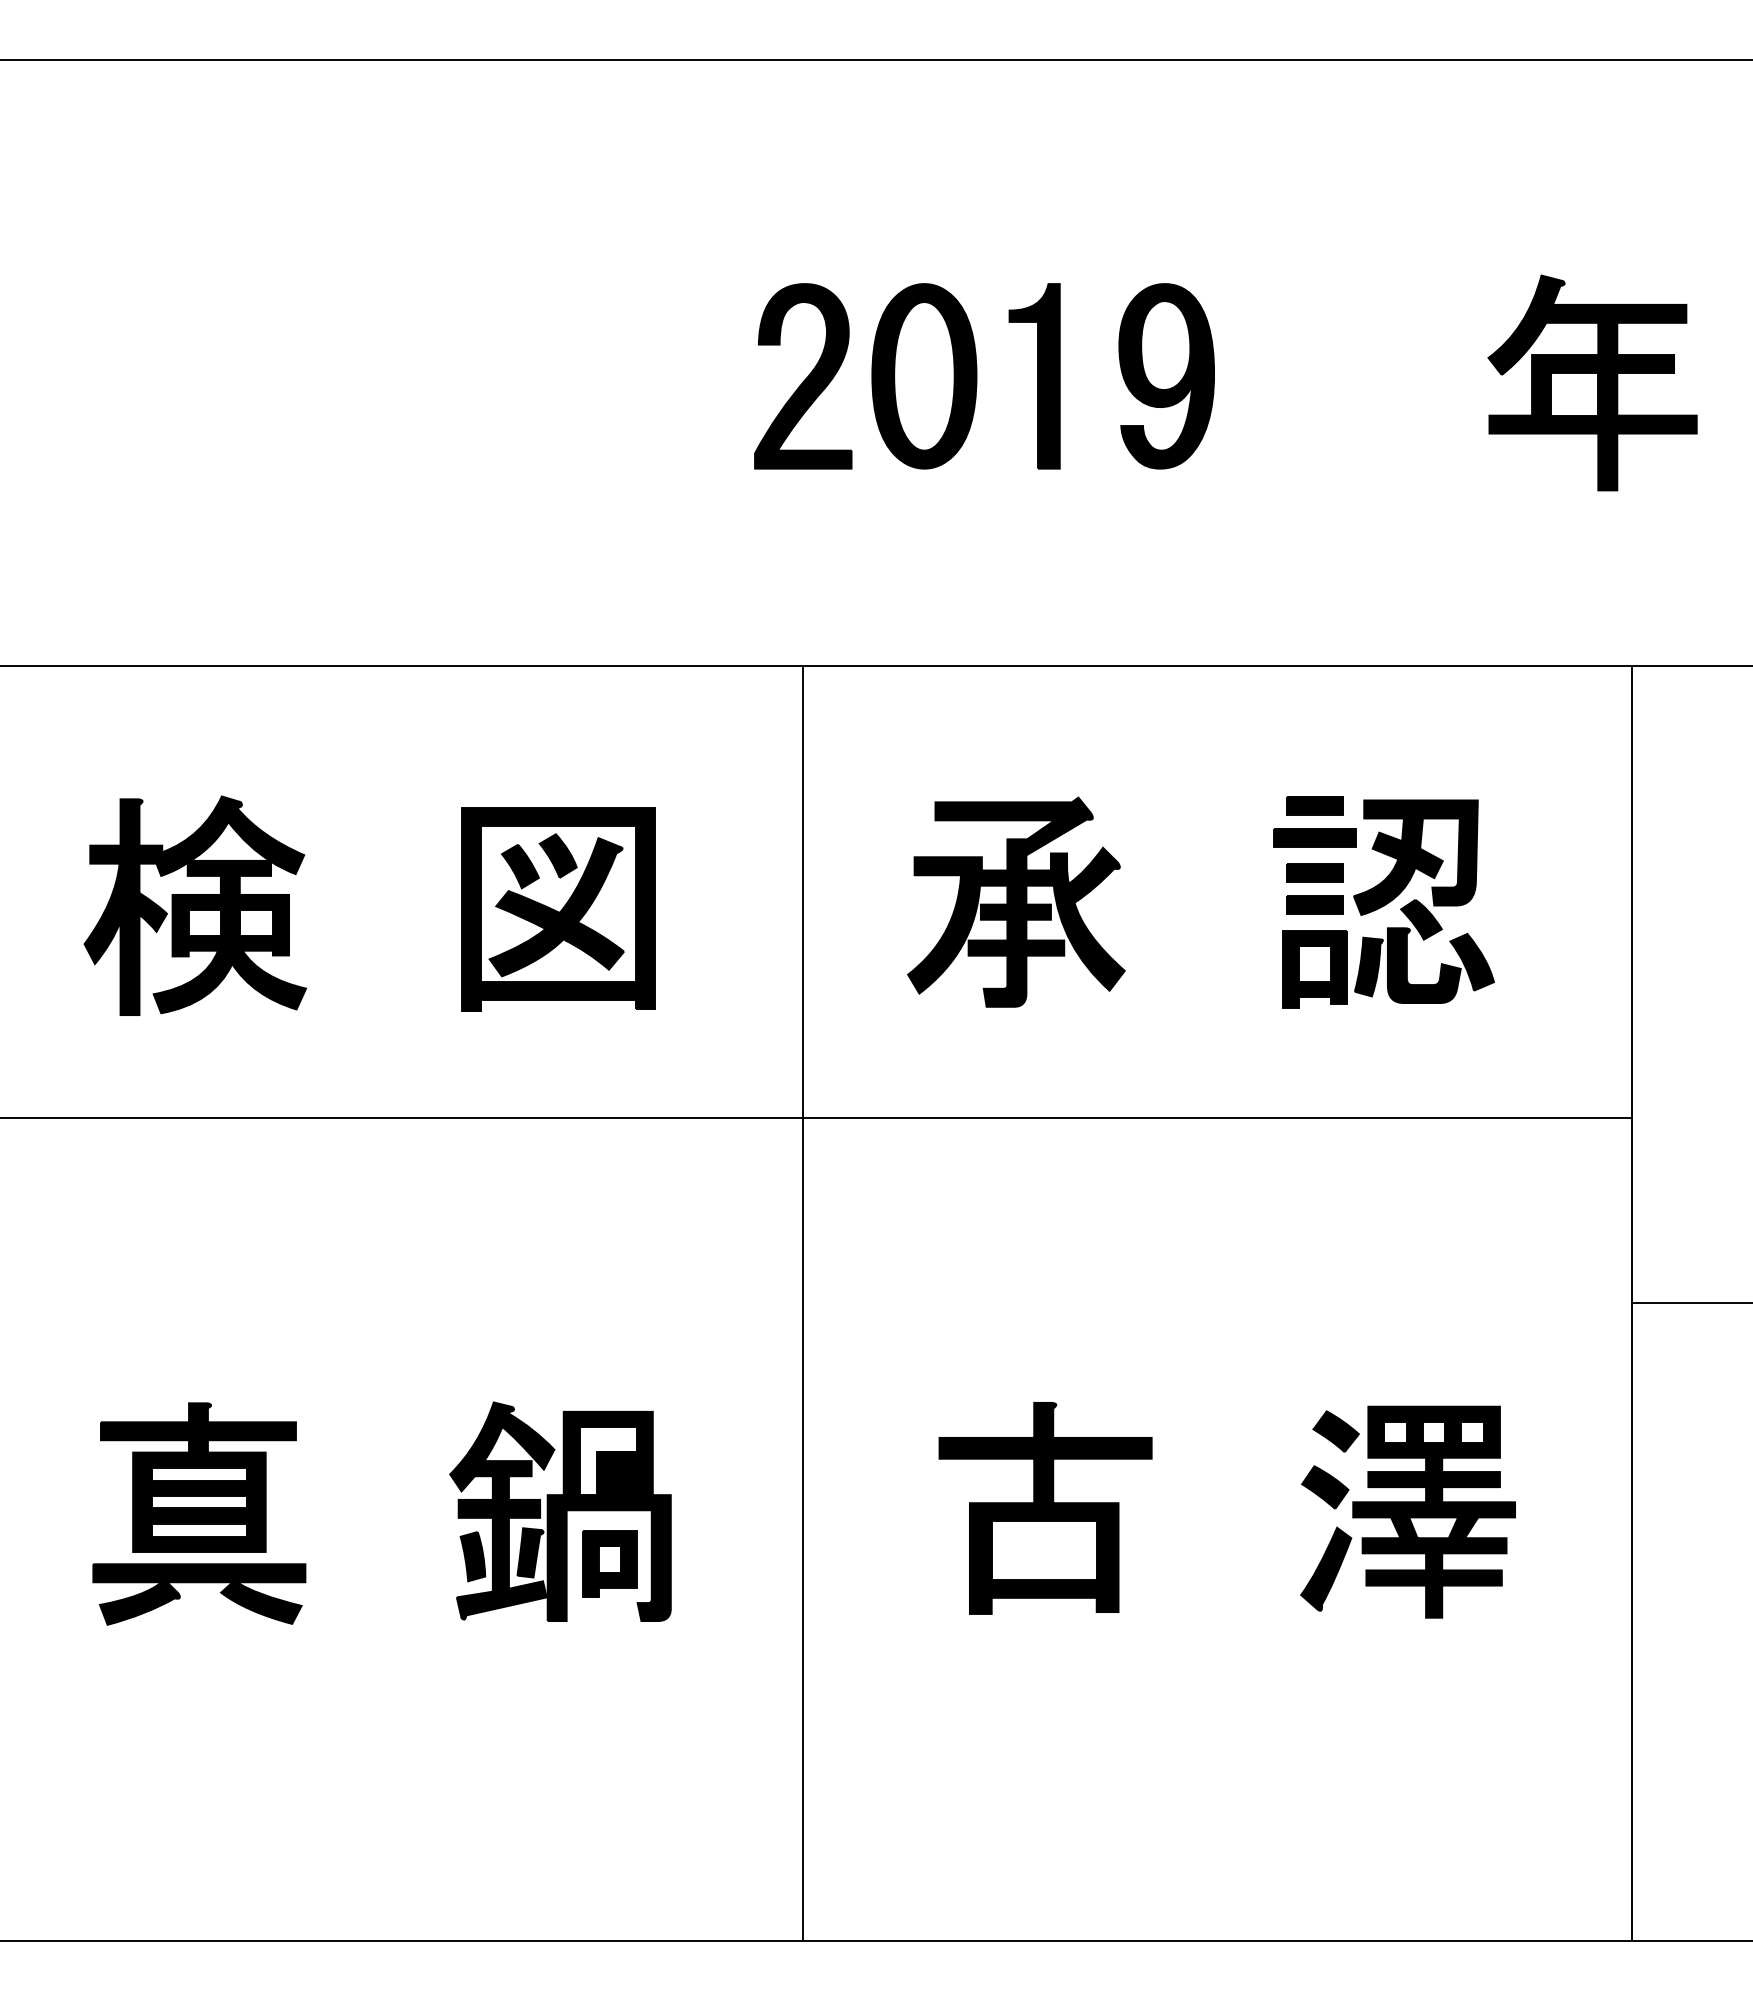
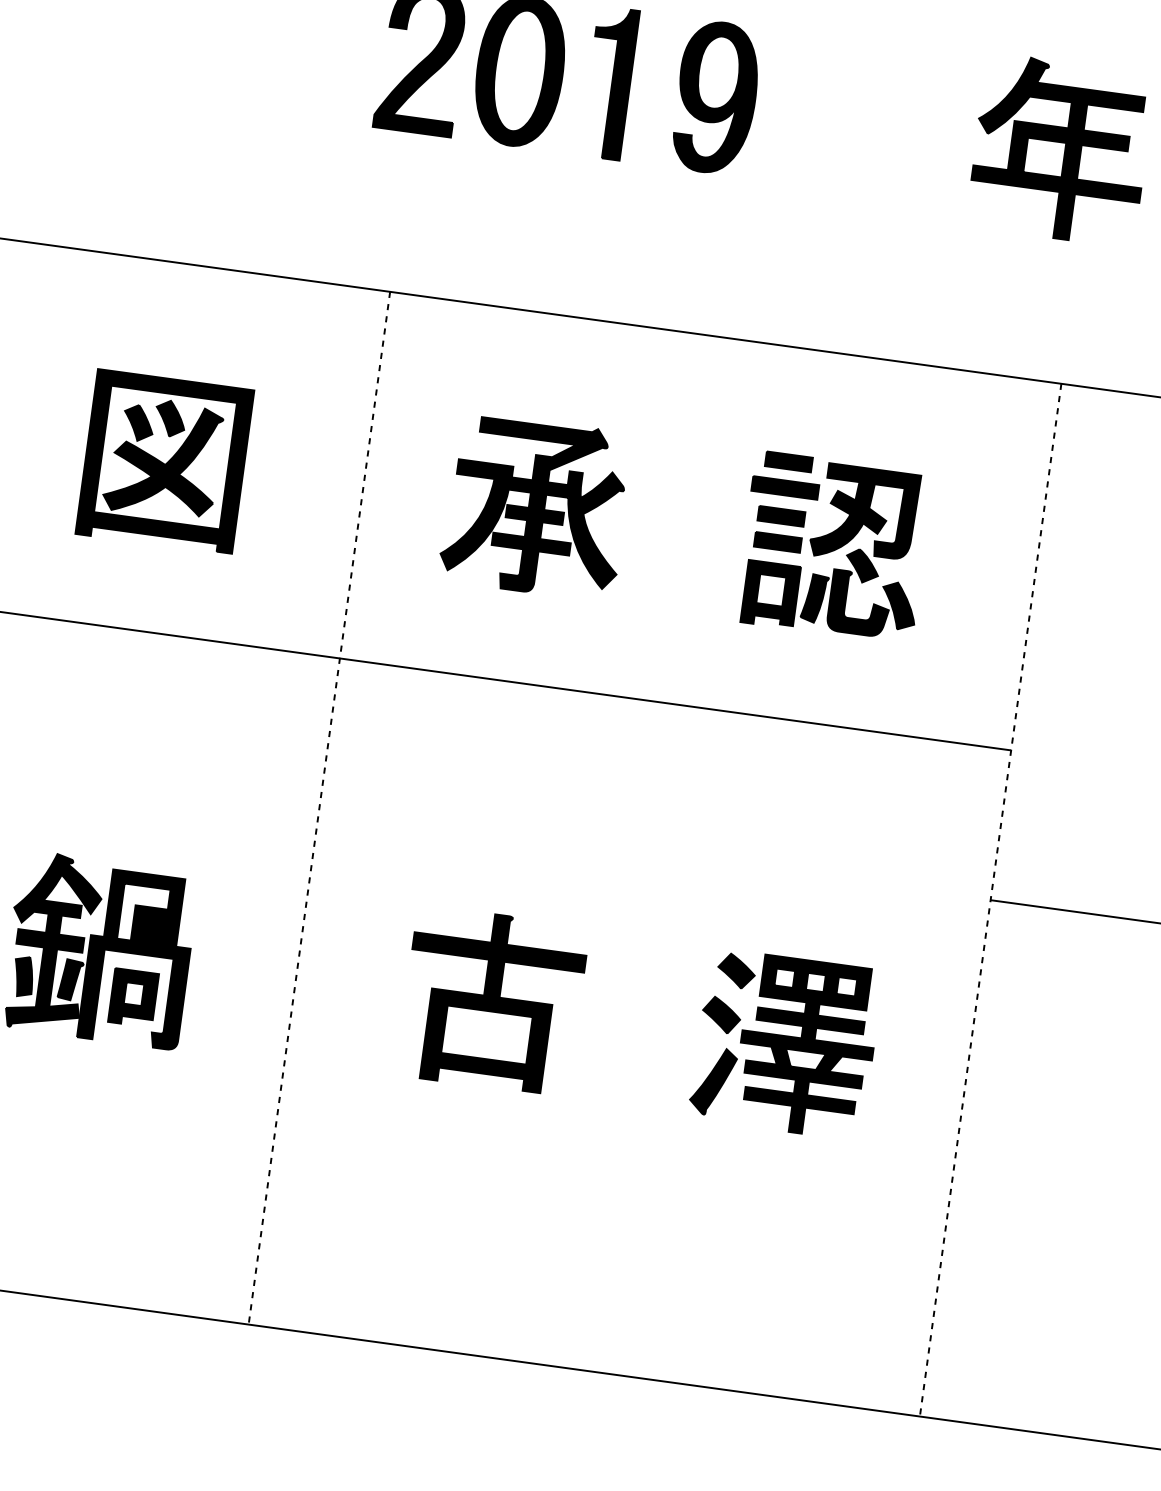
line: (803, 1303) -> (319, 808), solid -> dashed
line: (1632, 1303) -> (990, 900), solid -> dashed

